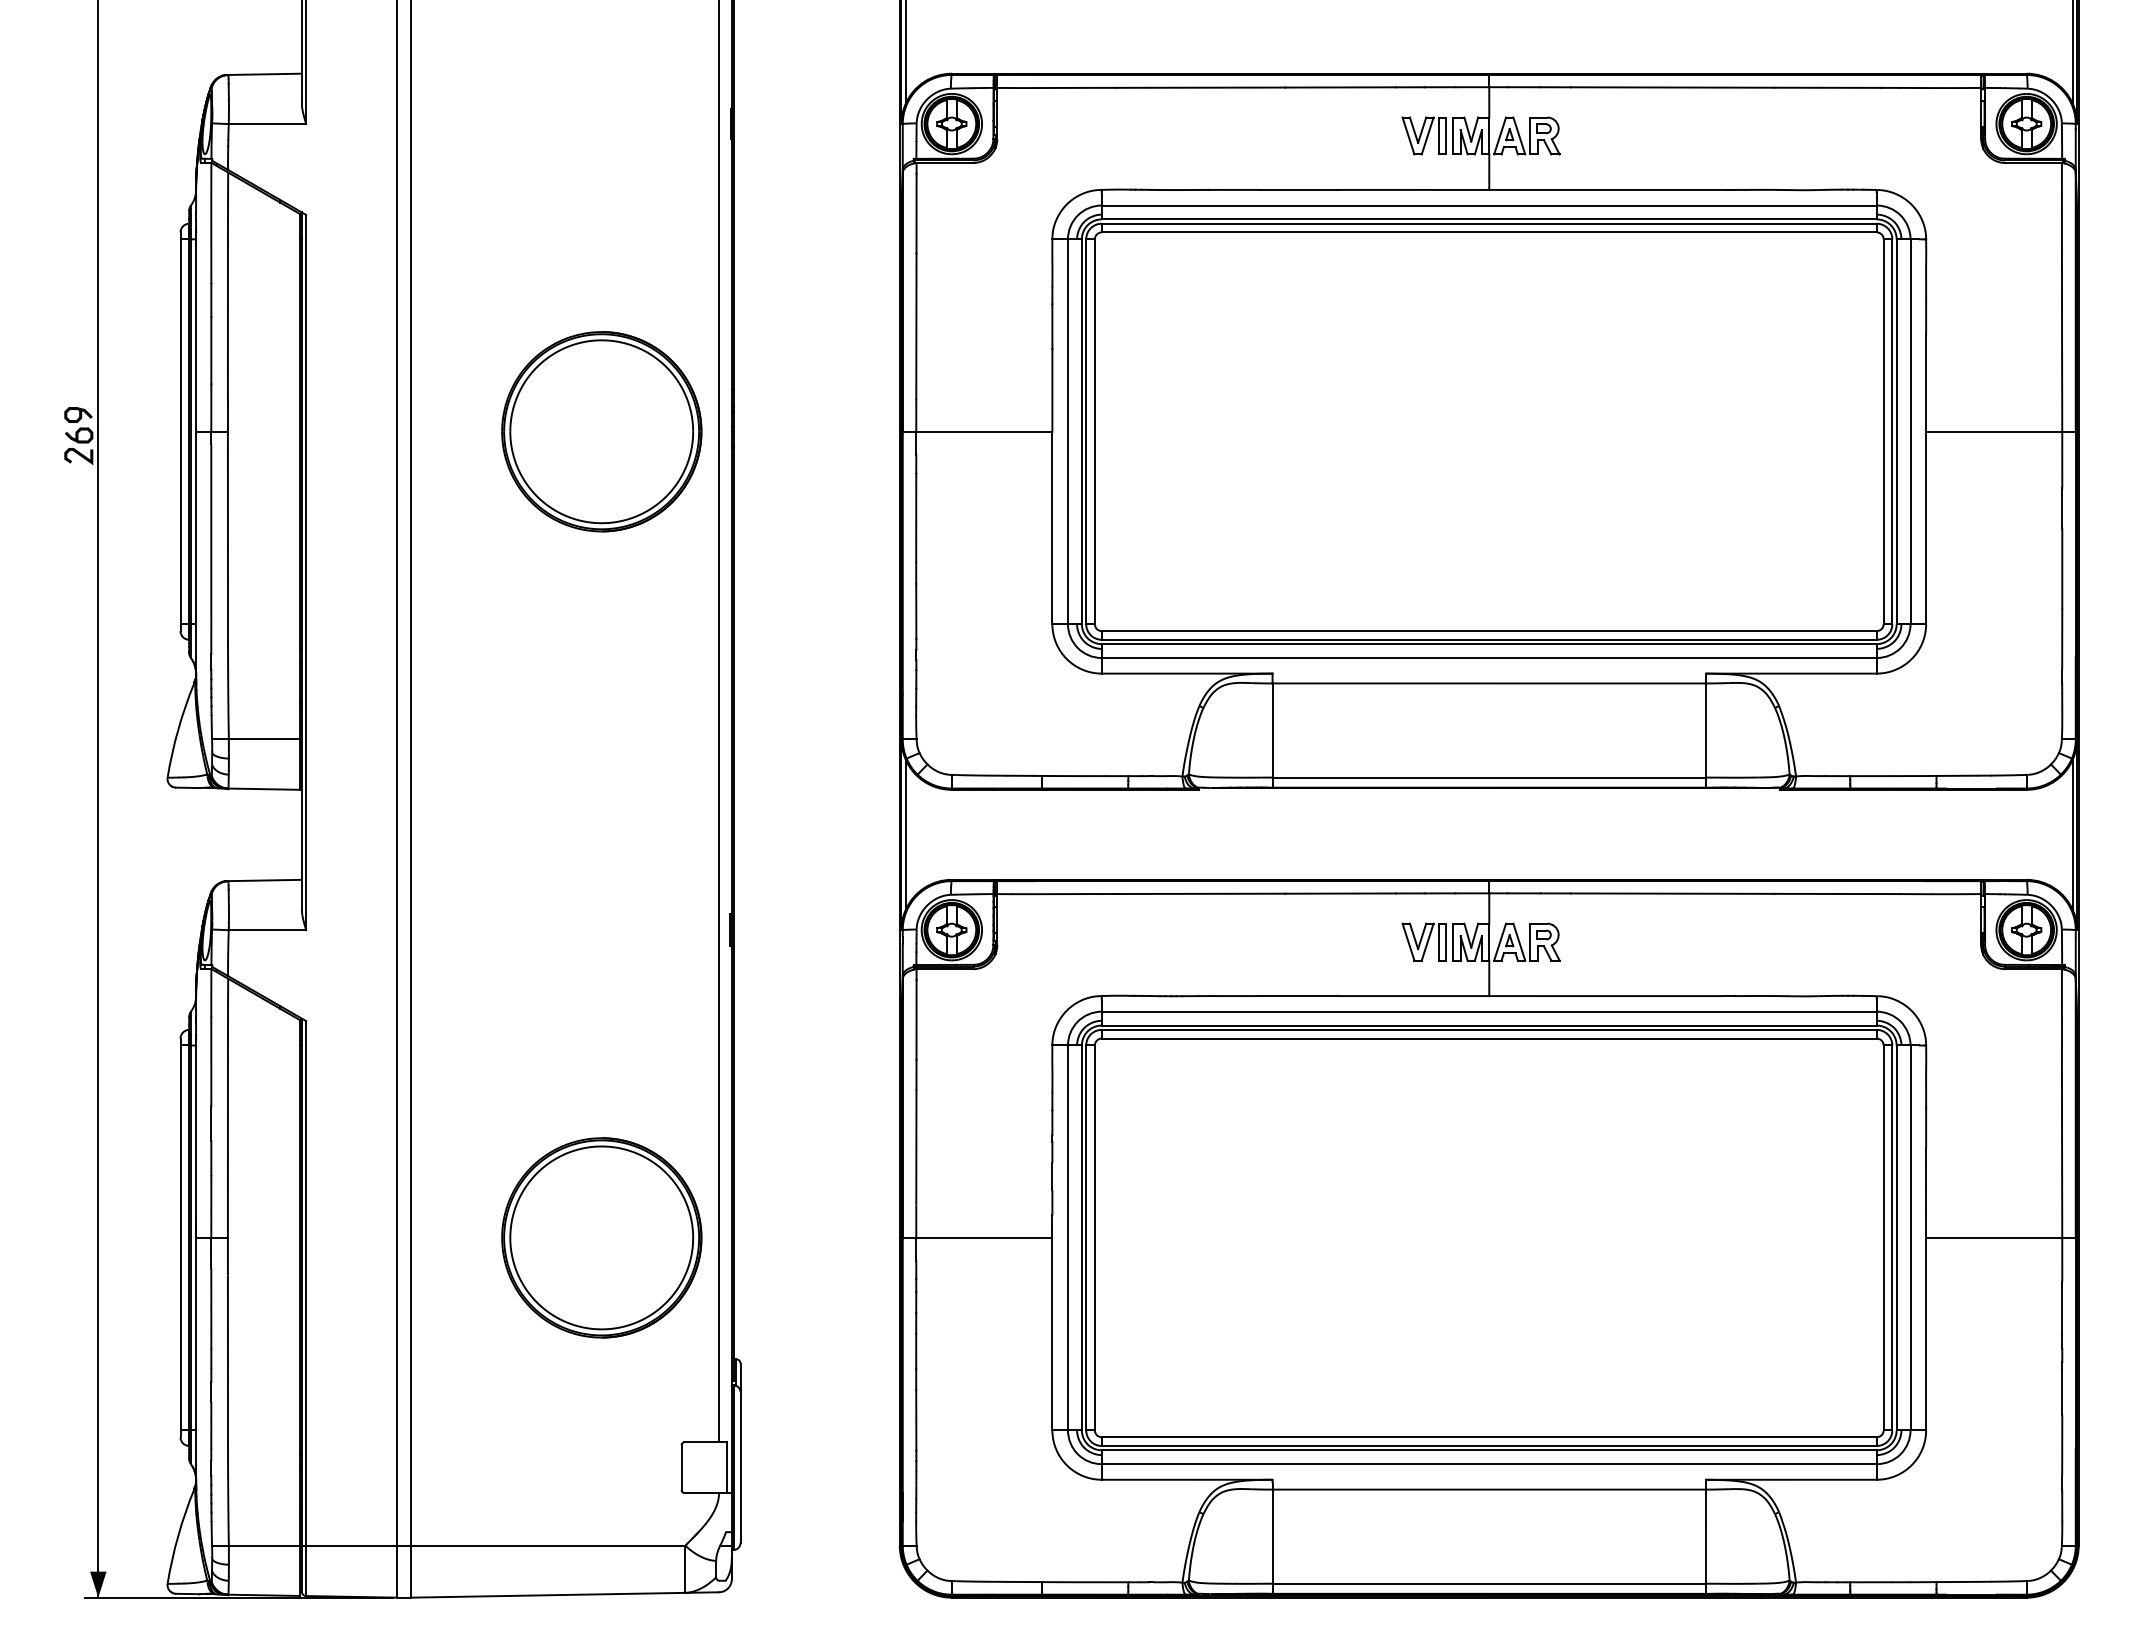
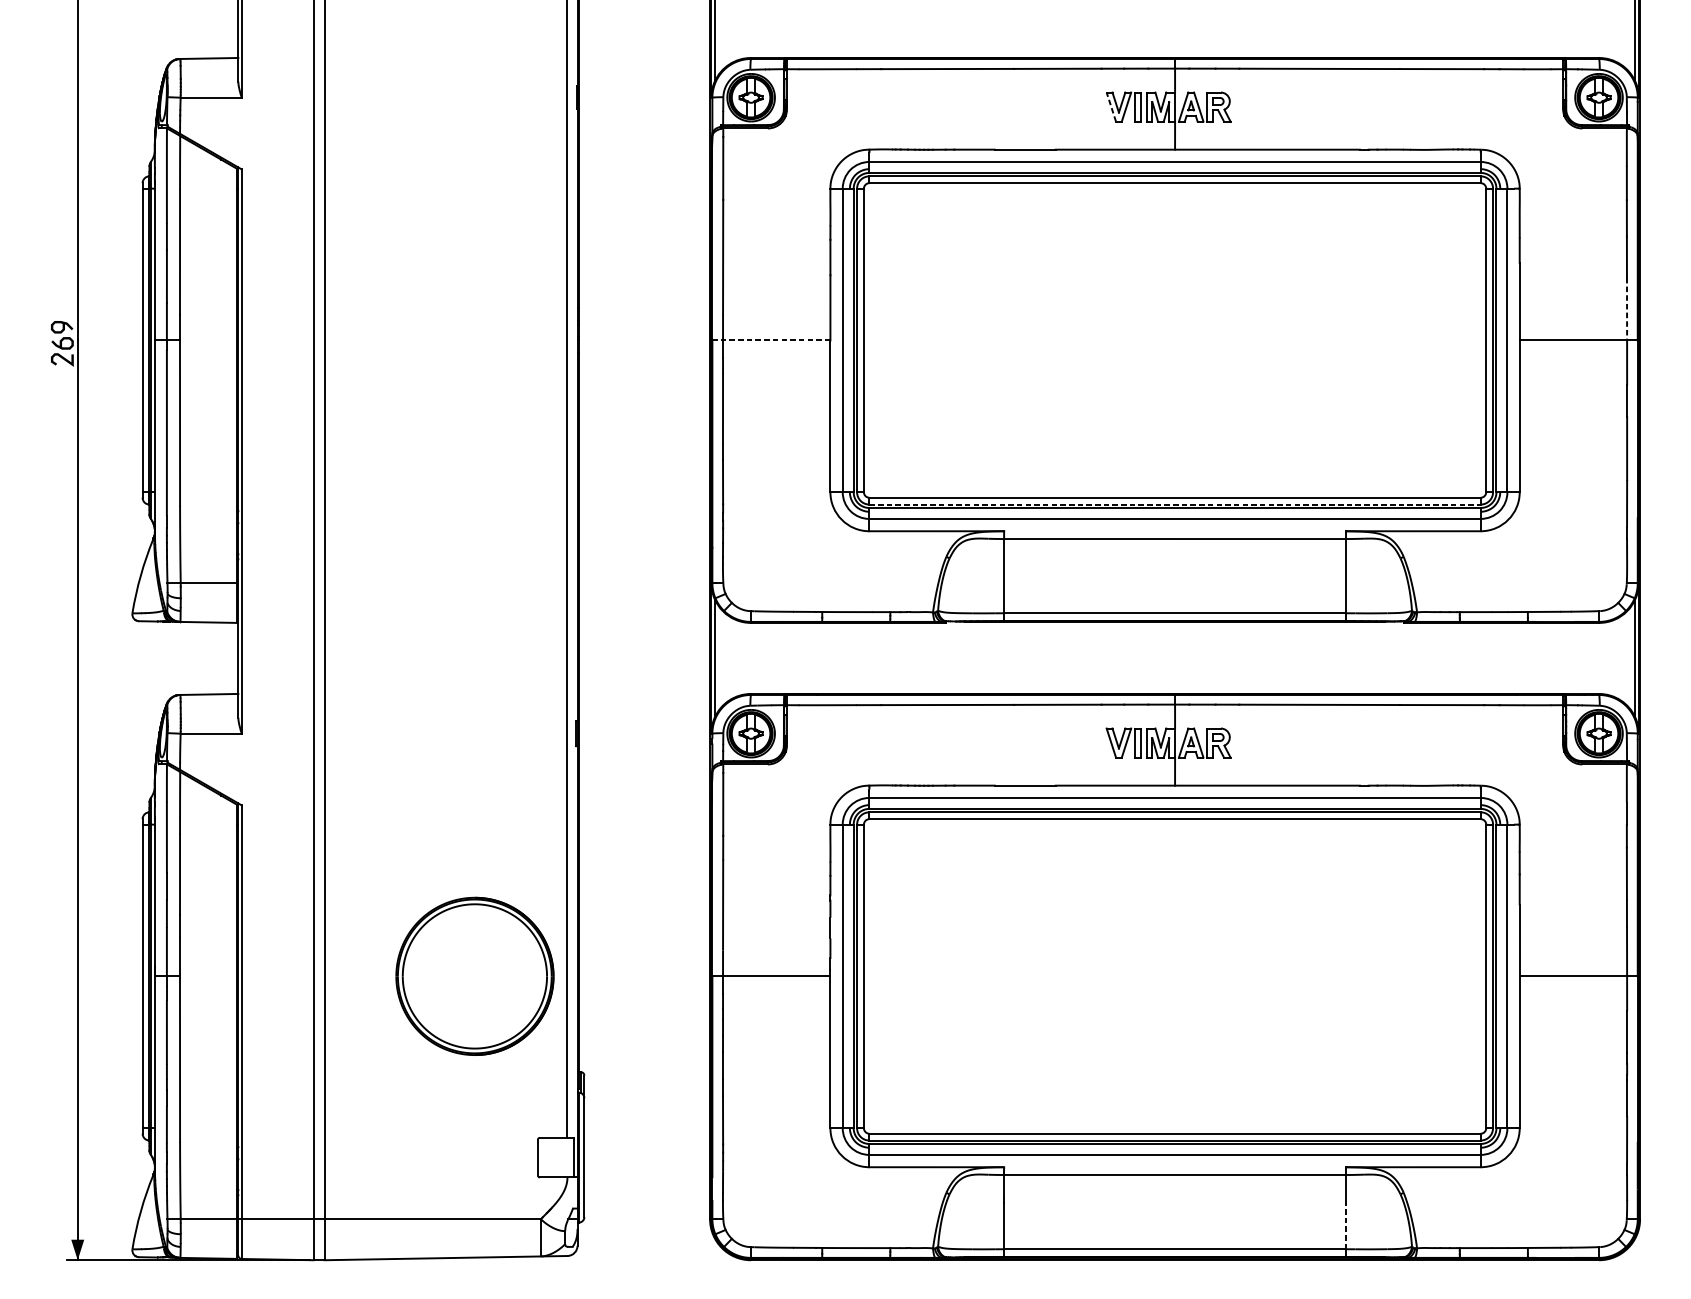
line: (1408, 135) -> (1111, 106), solid -> dashed
line: (2062, 393) -> (1627, 310), solid -> dashed
part: (601, 431) -> (474, 340), removed
line: (977, 431) -> (771, 340), solid -> dashed
line: (1489, 639) -> (1175, 504), solid -> dashed
line: (1705, 1553) -> (1345, 1225), solid -> dashed

